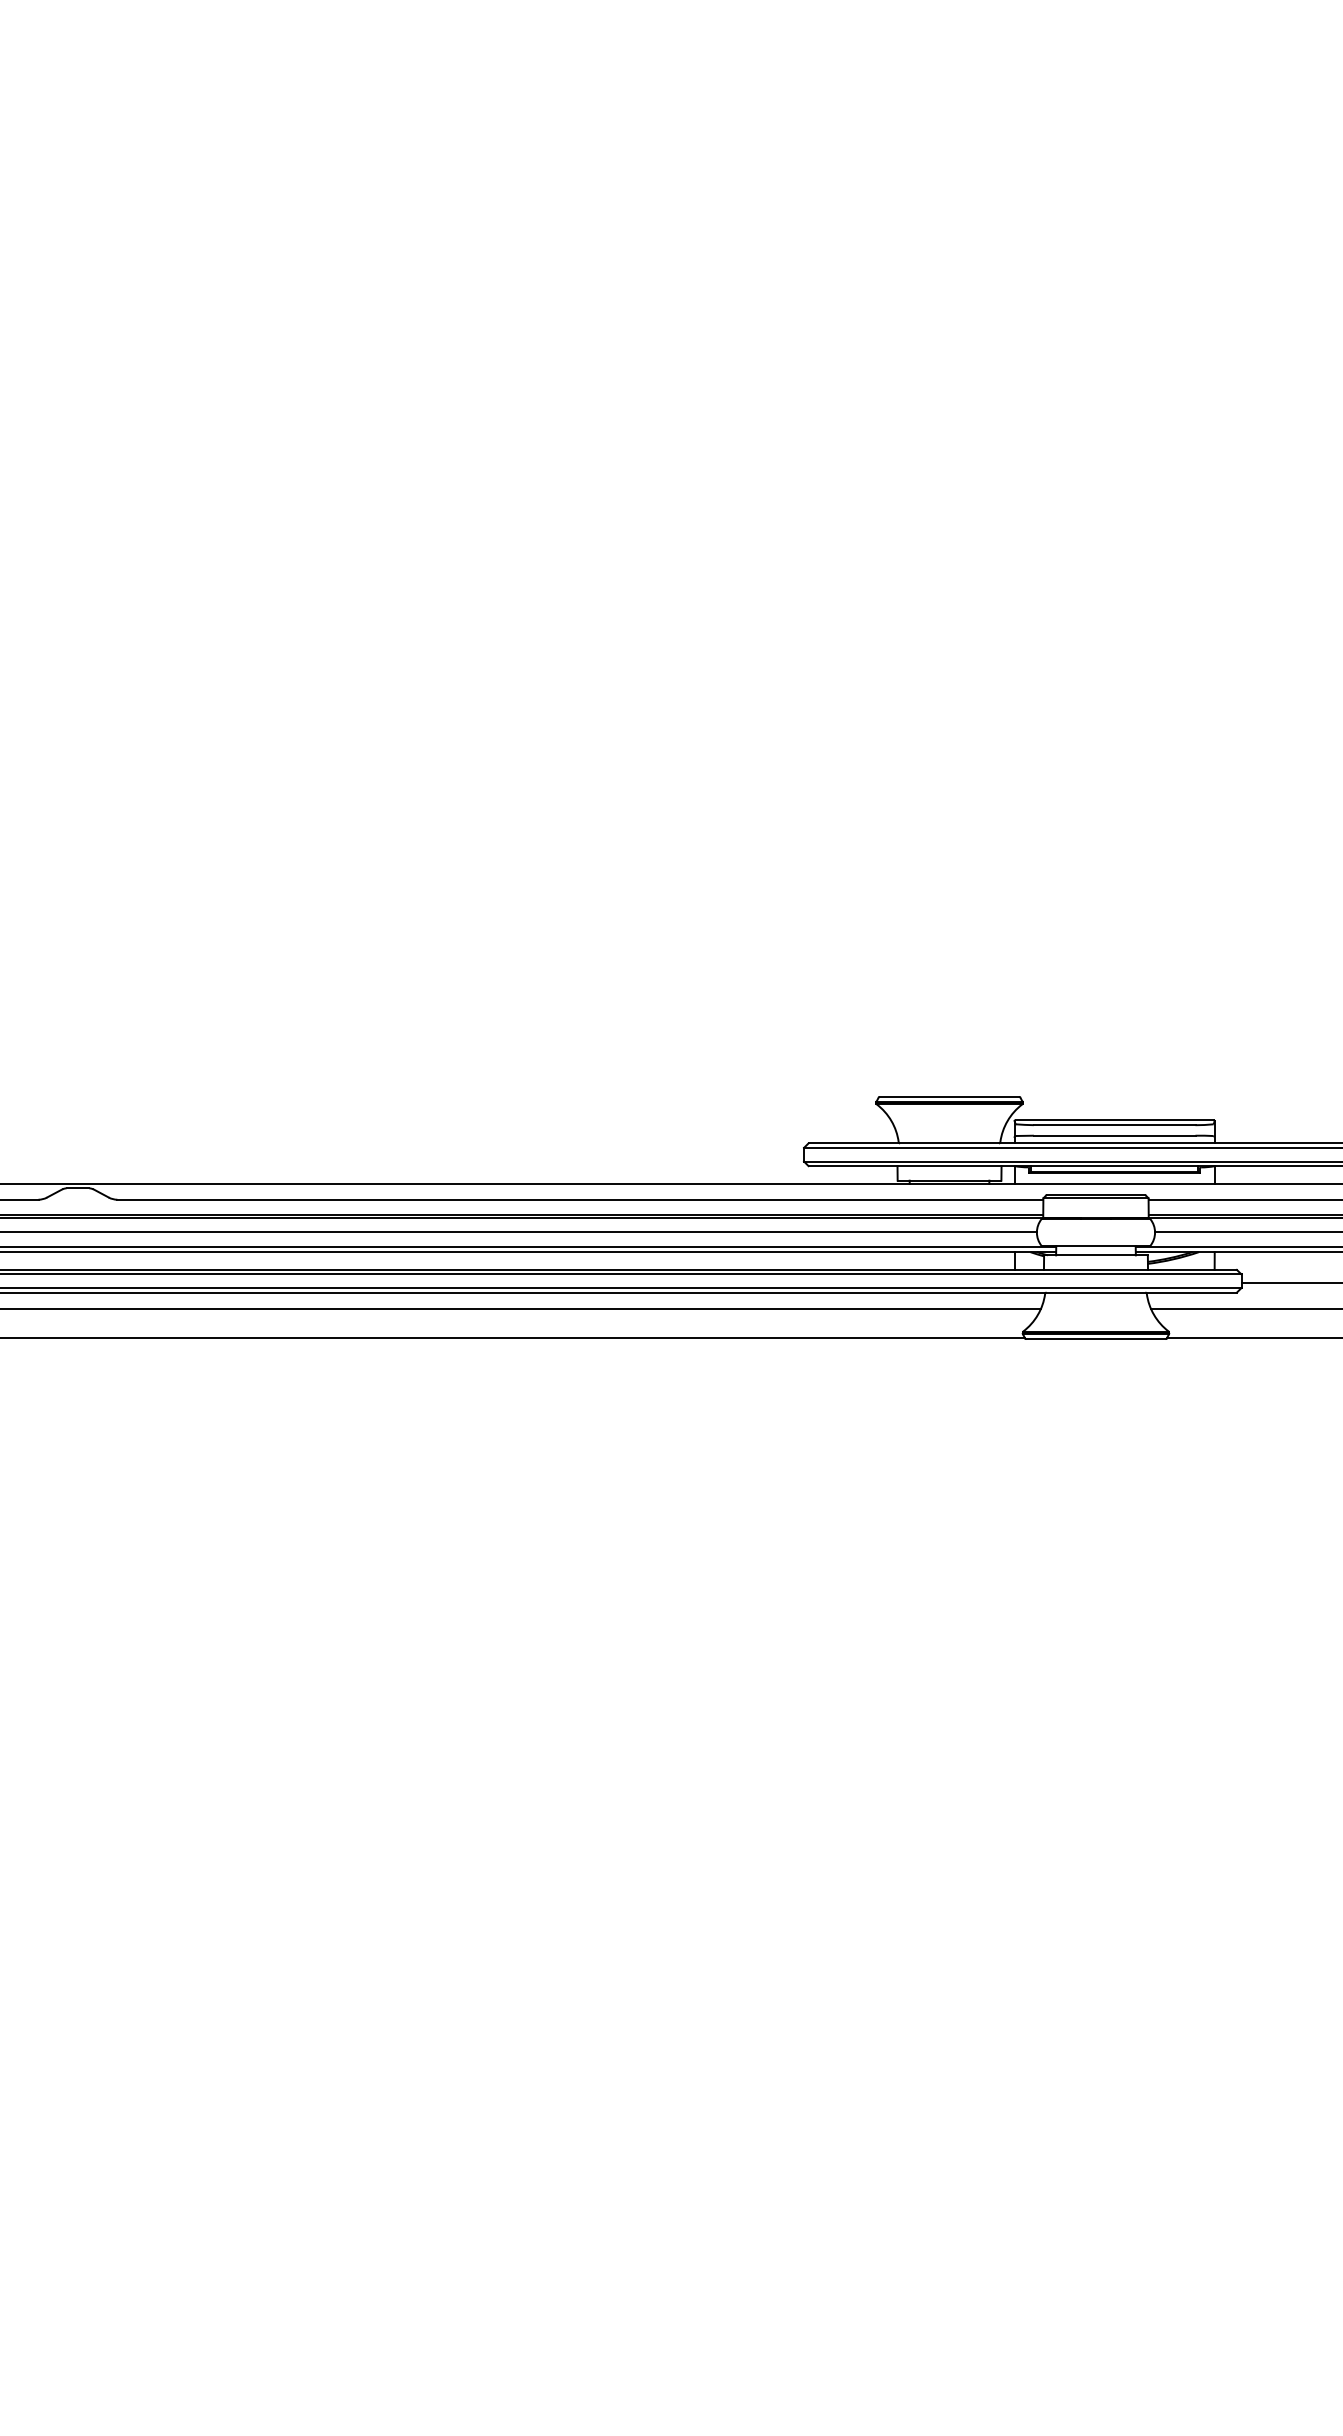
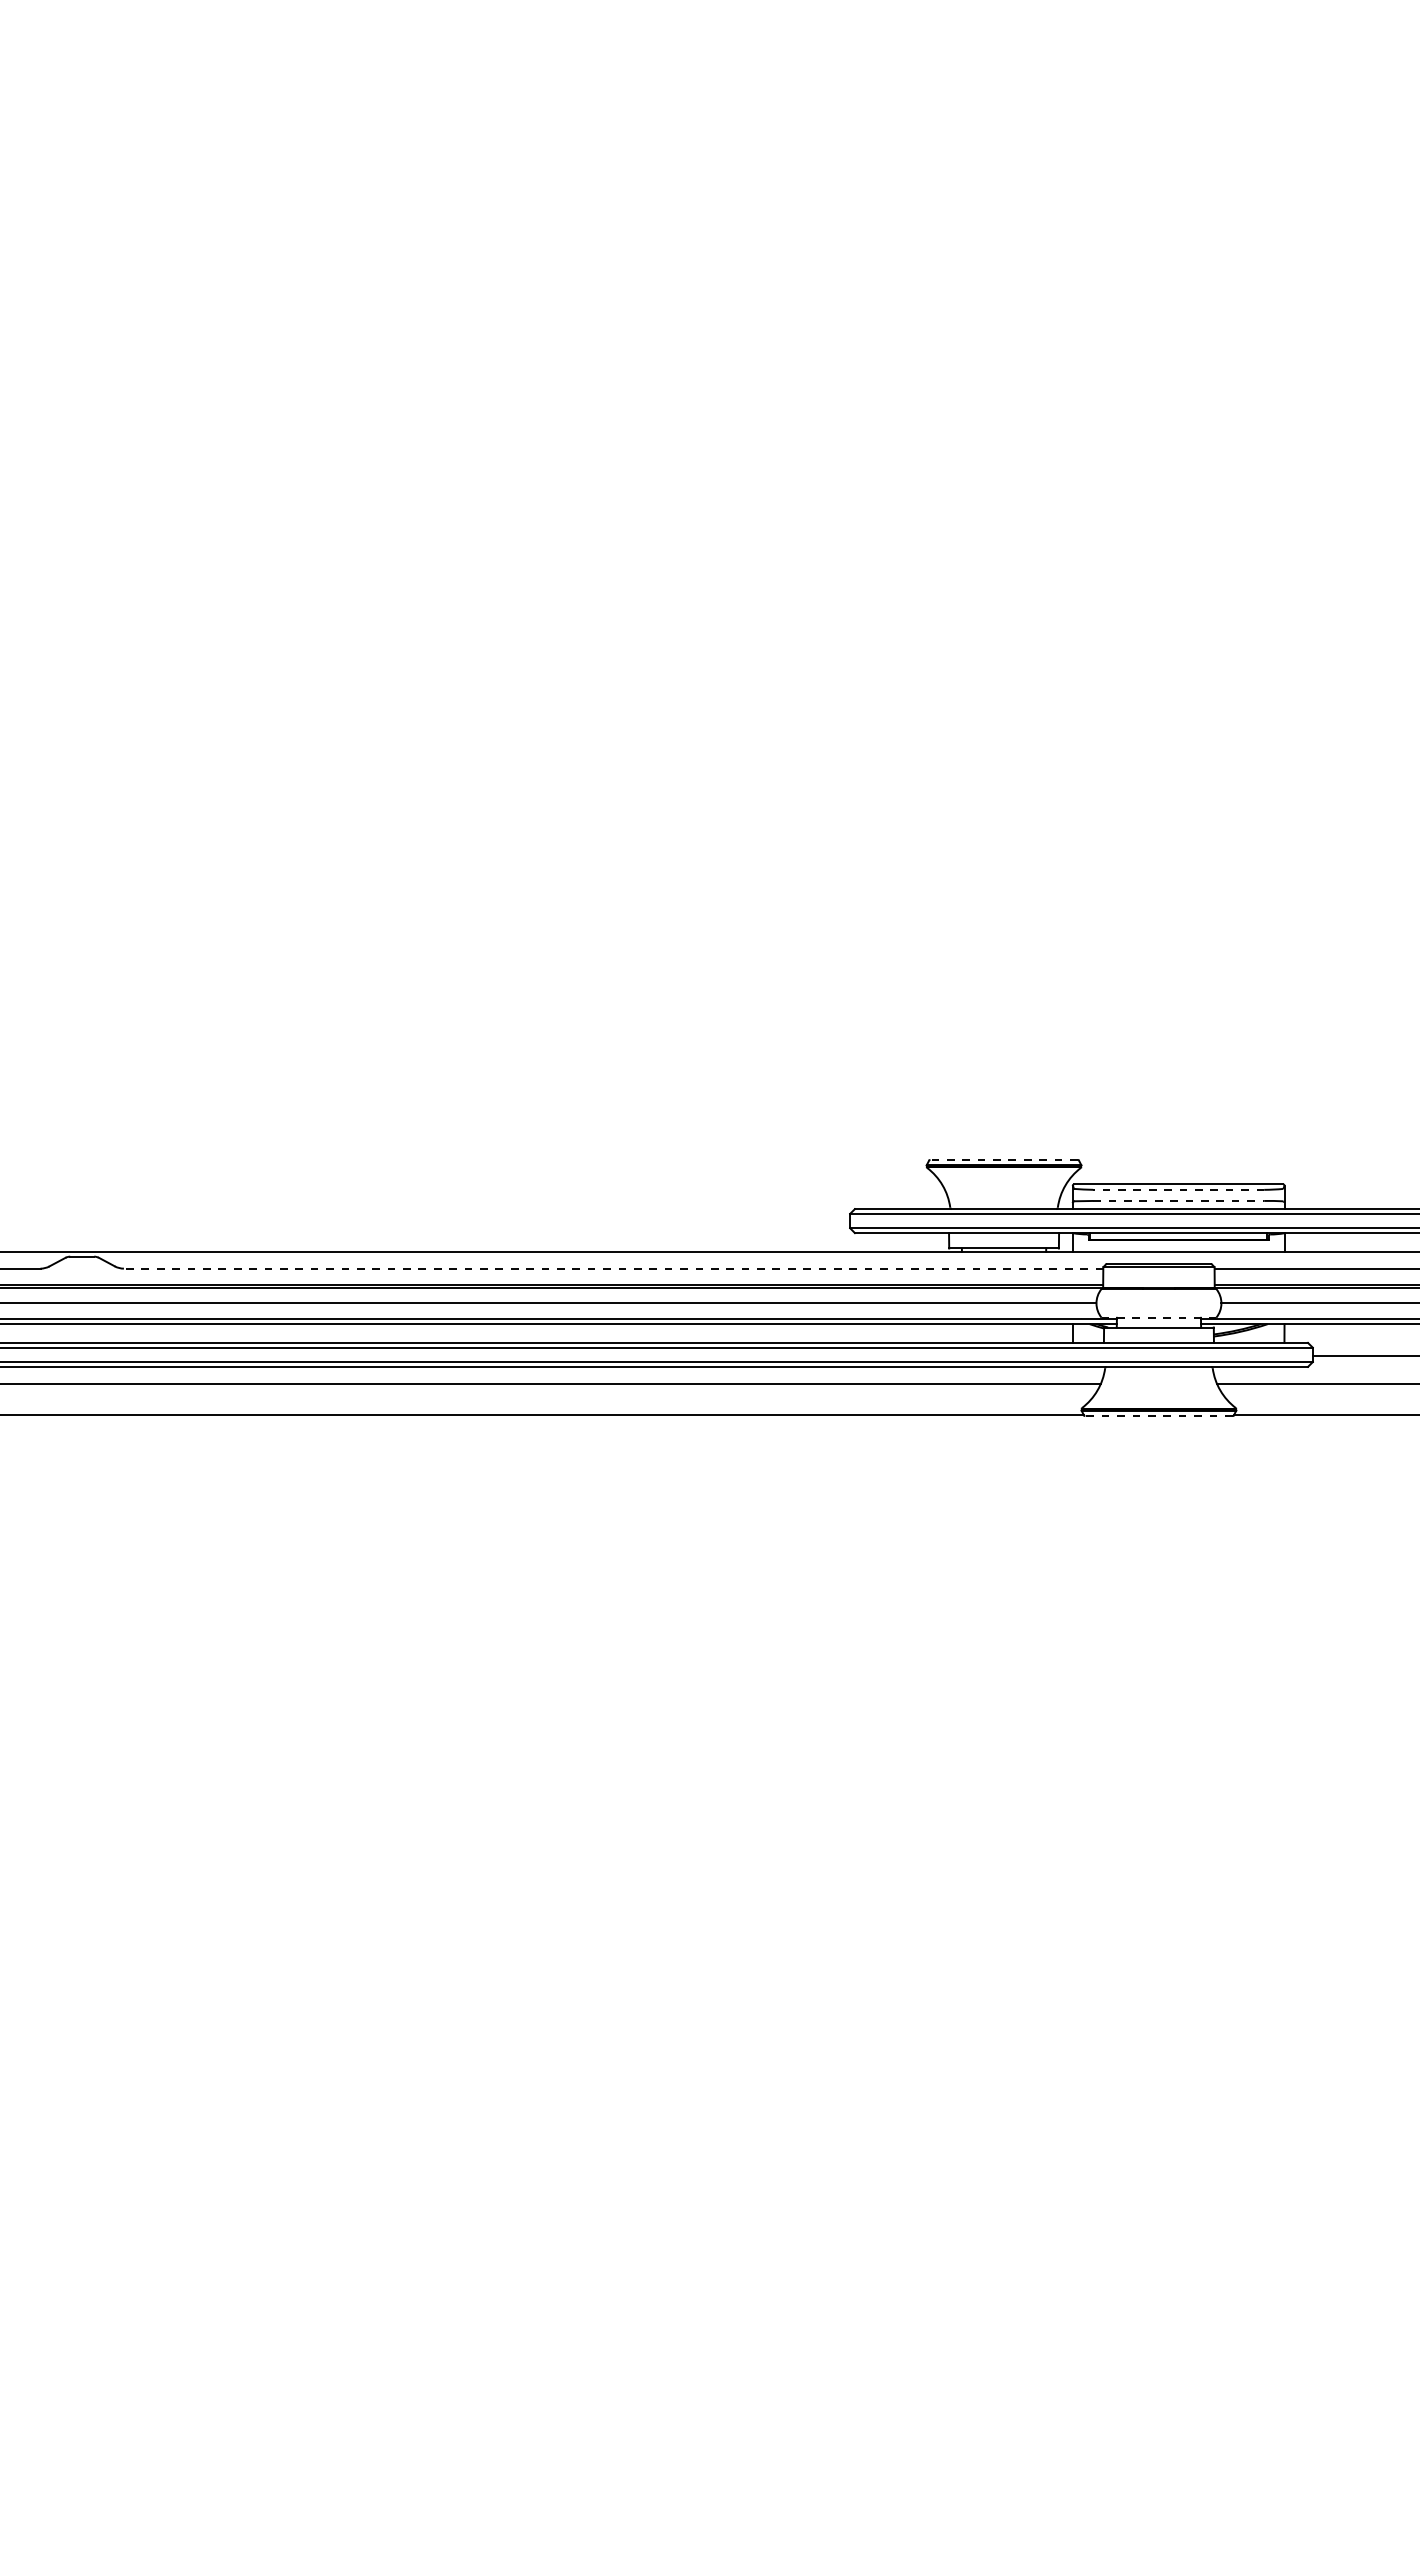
line: (949, 1096) -> (1004, 1159), solid -> dashed
line: (1114, 1124) -> (1178, 1189), solid -> dashed
line: (1115, 1136) -> (1179, 1201), solid -> dashed
line: (580, 1199) -> (613, 1268), solid -> dashed
line: (1096, 1245) -> (1159, 1317), solid -> dashed
line: (1095, 1339) -> (1158, 1416), solid -> dashed

